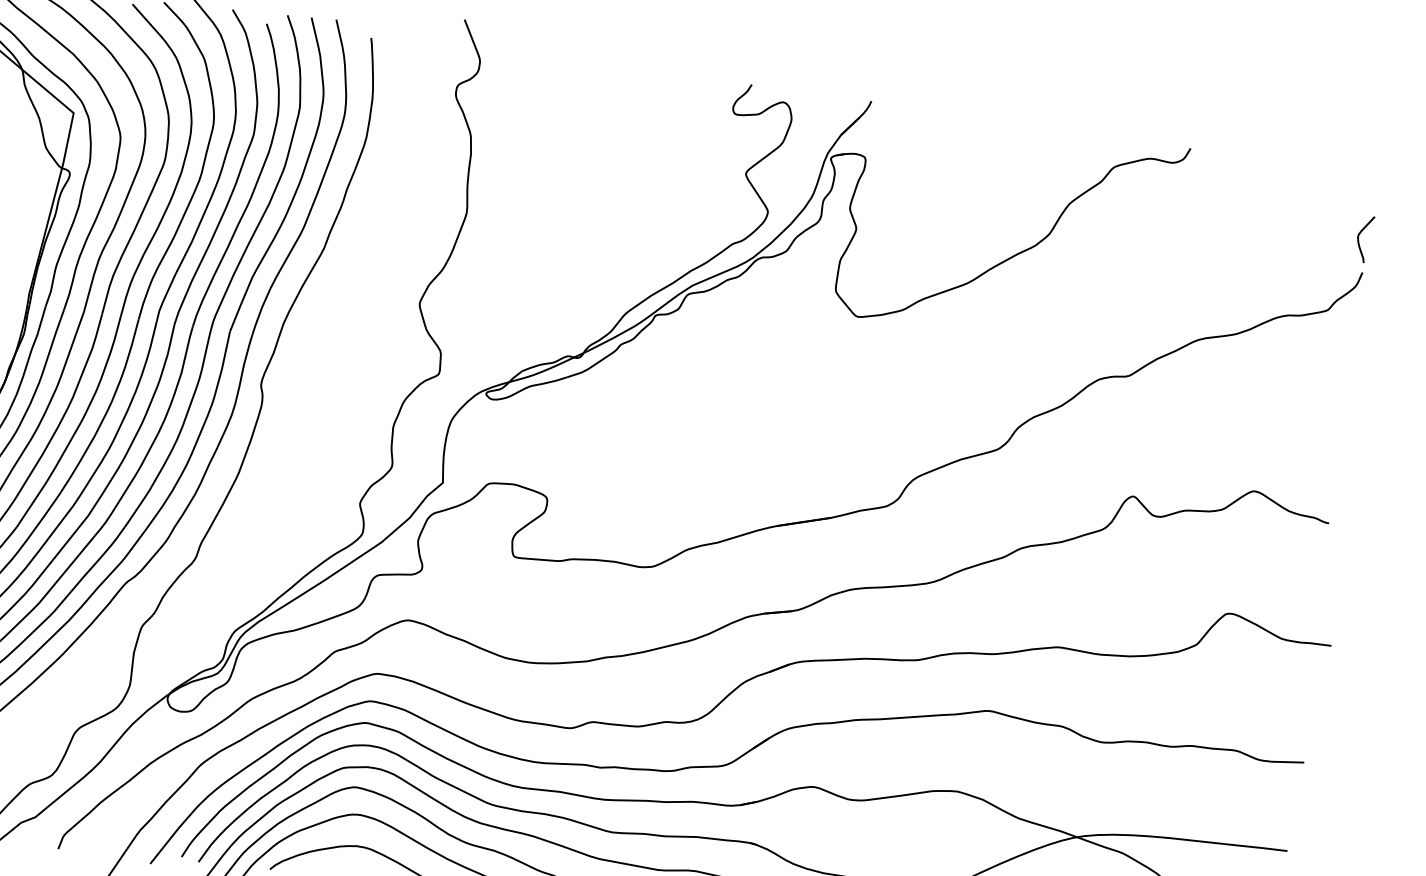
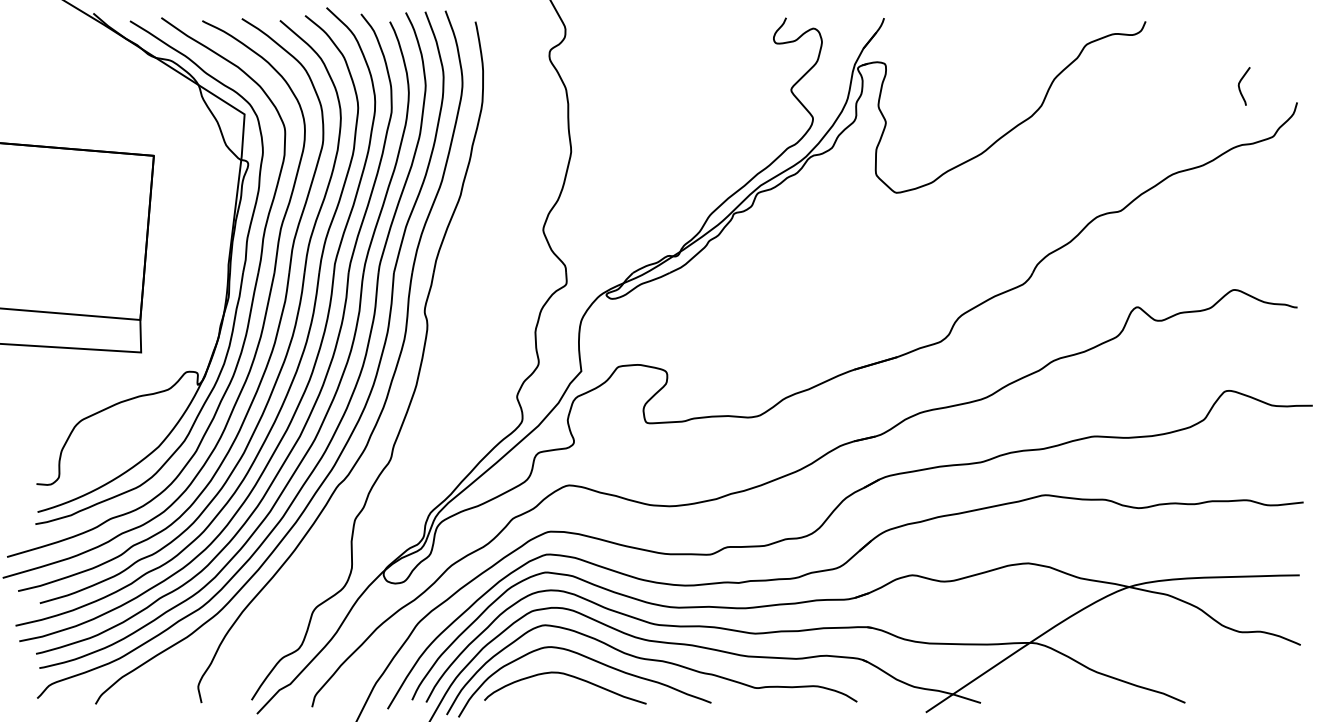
curve: (1359, 241) -> (1240, 88), moved

